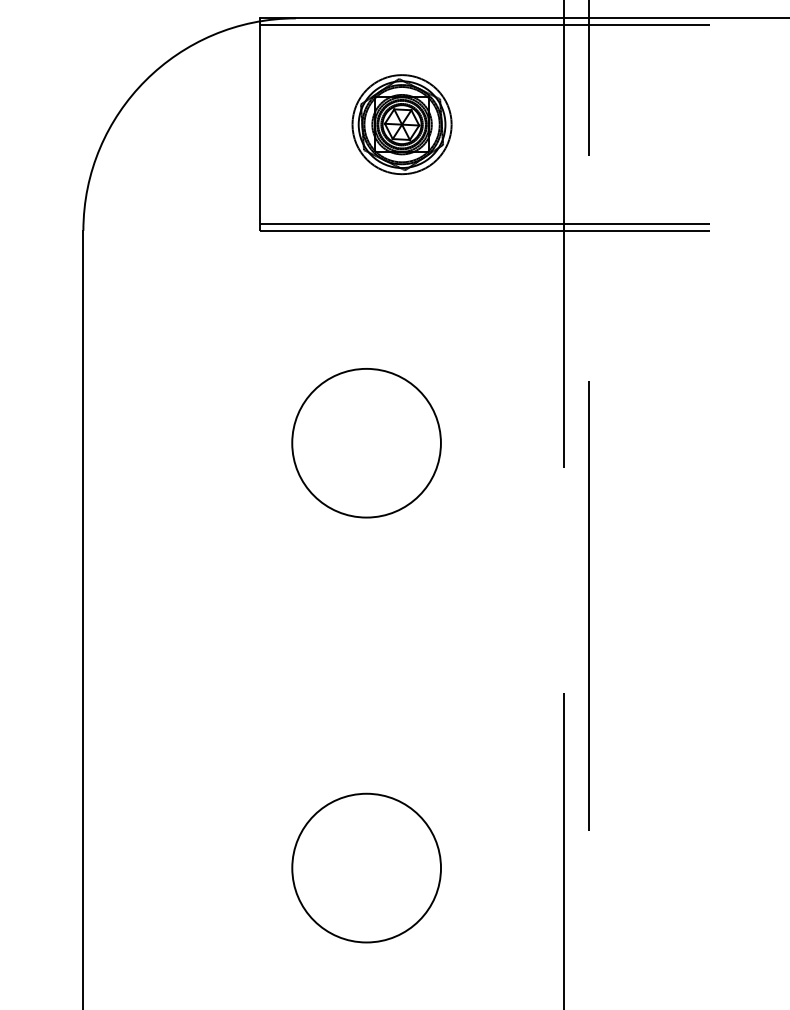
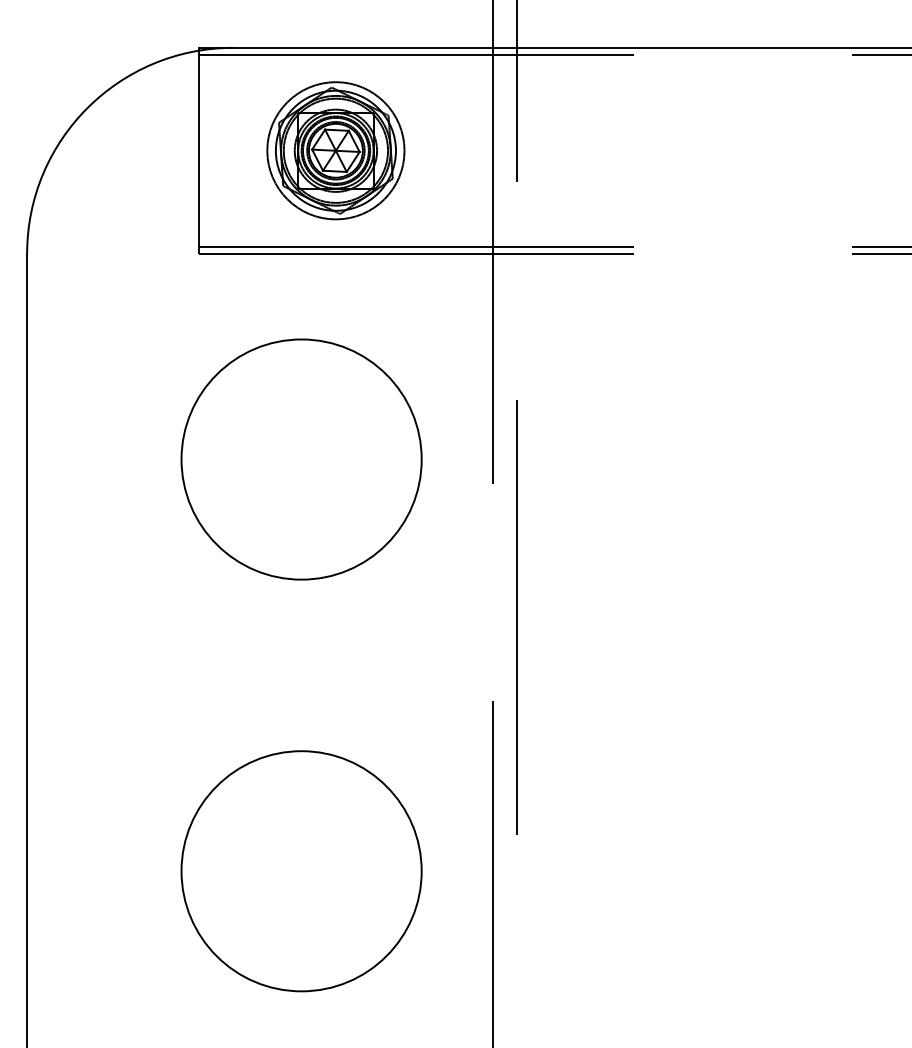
part: (401, 124) -> (335, 150), size x1.43
circle: (366, 443) -> (301, 459), size x1.67
circle: (366, 868) -> (301, 871), size x1.67

